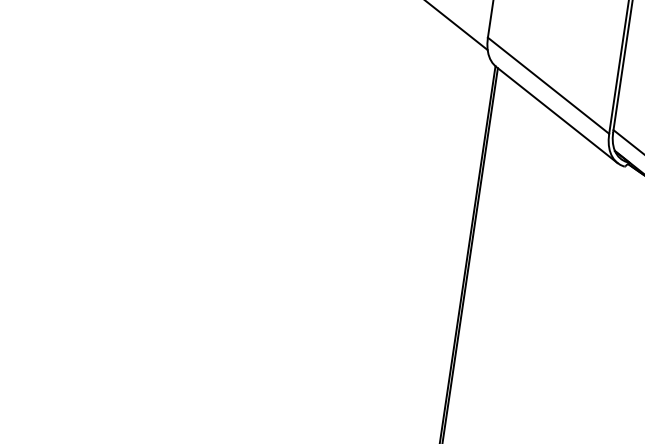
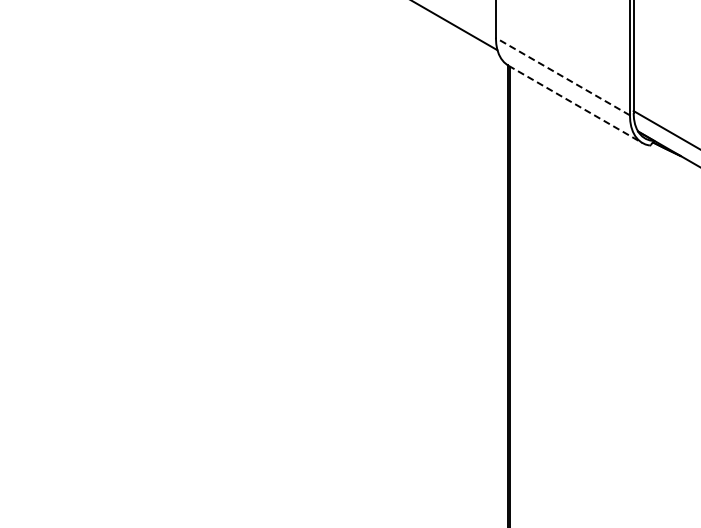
line: (548, 85) -> (562, 76), solid -> dashed
line: (556, 115) -> (575, 104), solid -> dashed

